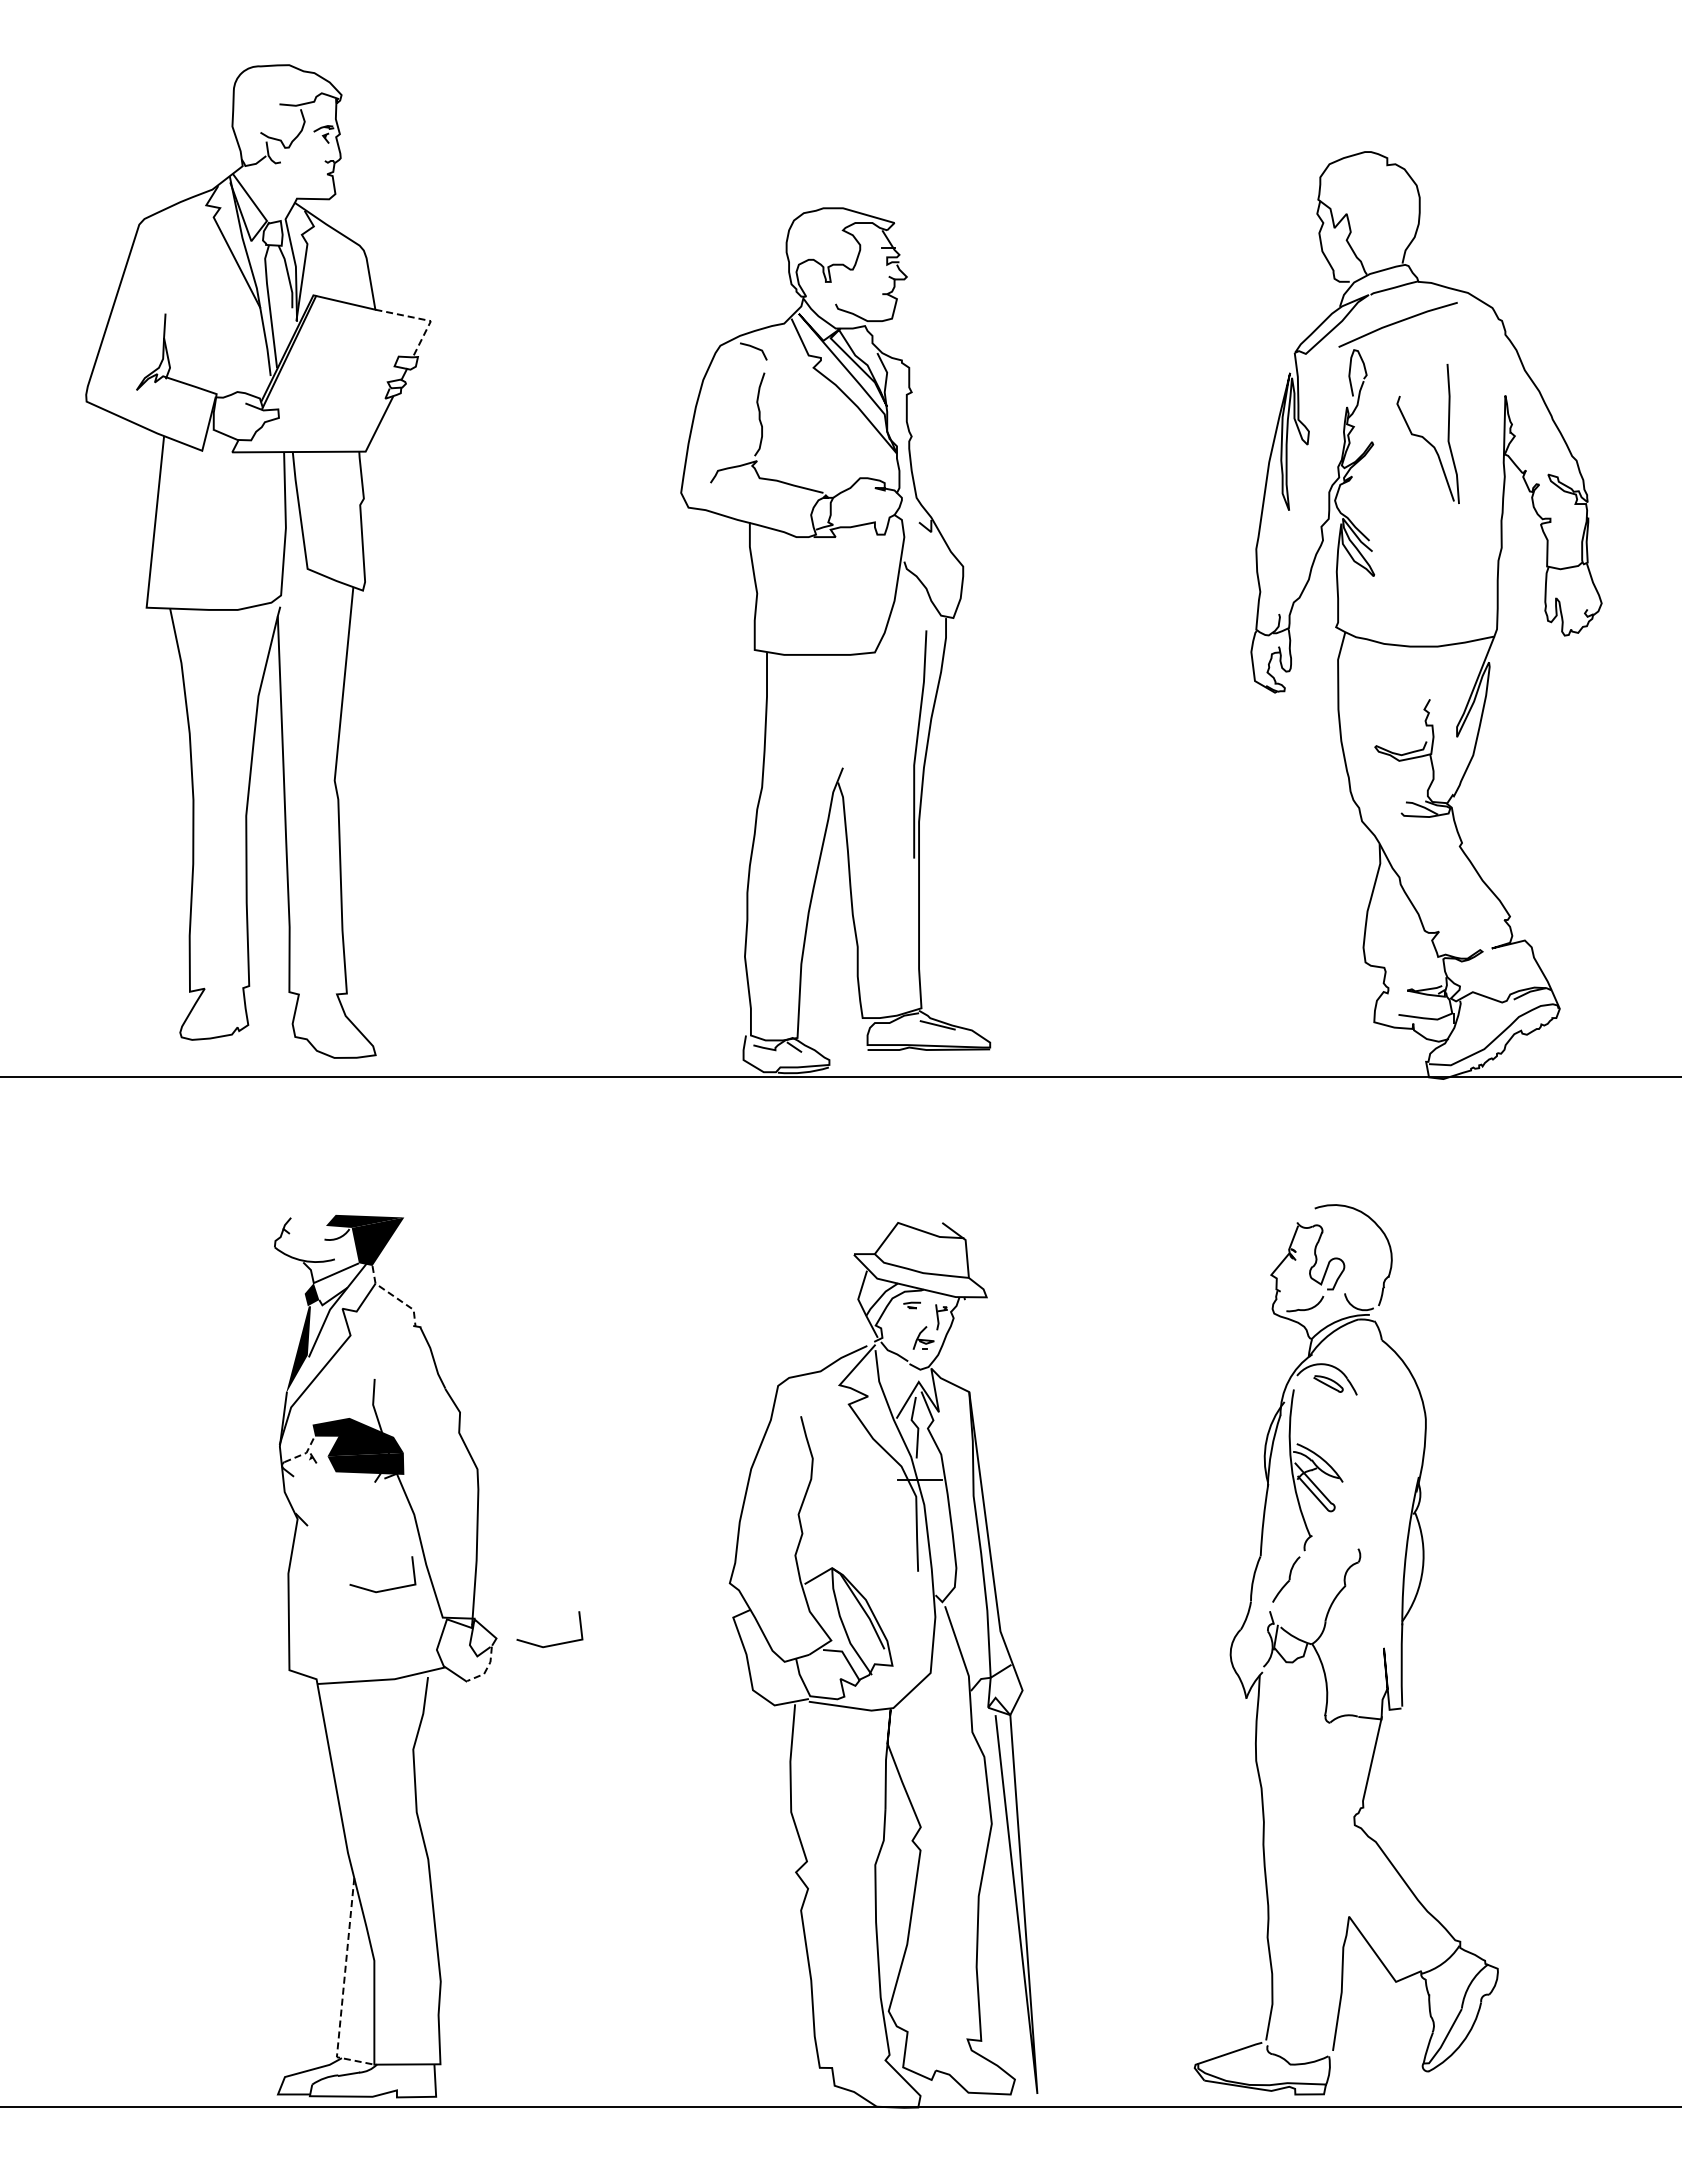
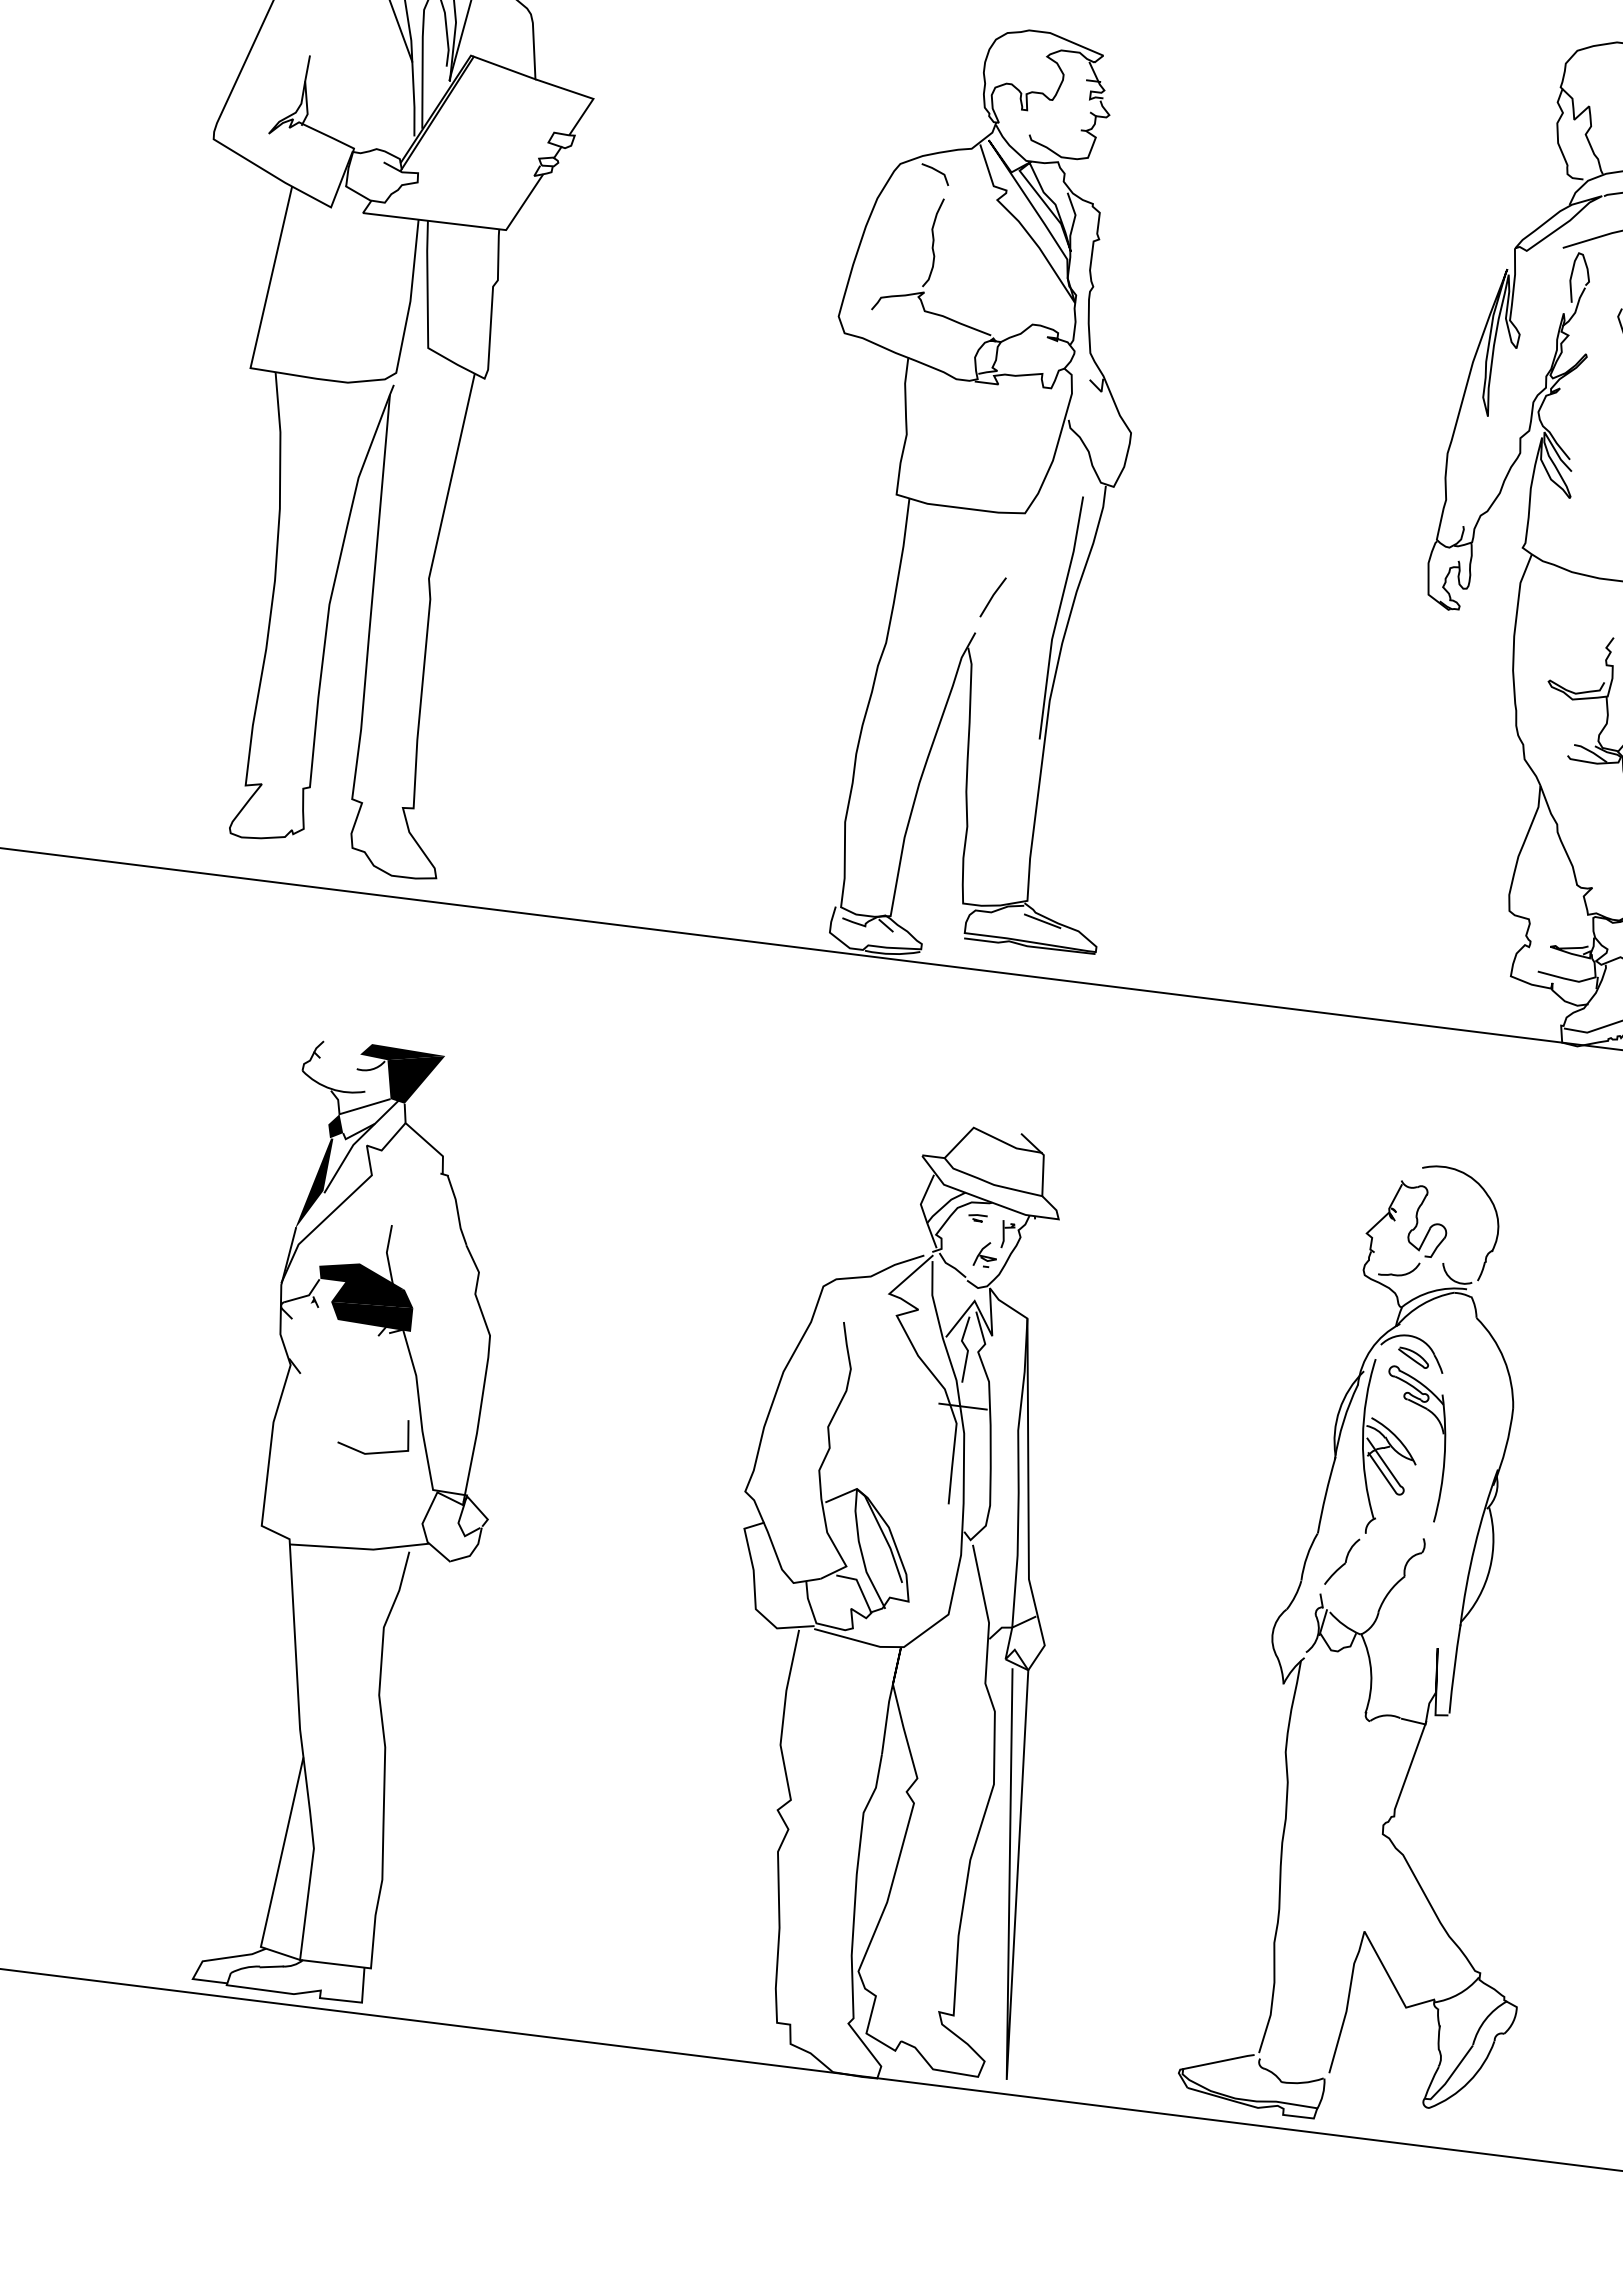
line: (424, 319) -> (586, 96), dashed -> solid
line: (854, 733) -> (992, 597), added
line: (394, 1296) -> (424, 1139), dashed -> solid
line: (304, 1453) -> (306, 1295), dashed -> solid
part: (1366, 1462) -> (1443, 1447), added
line: (550, 1644) -> (544, 1533), removed
line: (486, 1669) -> (473, 1551), dashed -> solid
line: (343, 1987) -> (277, 1873), dashed -> solid

